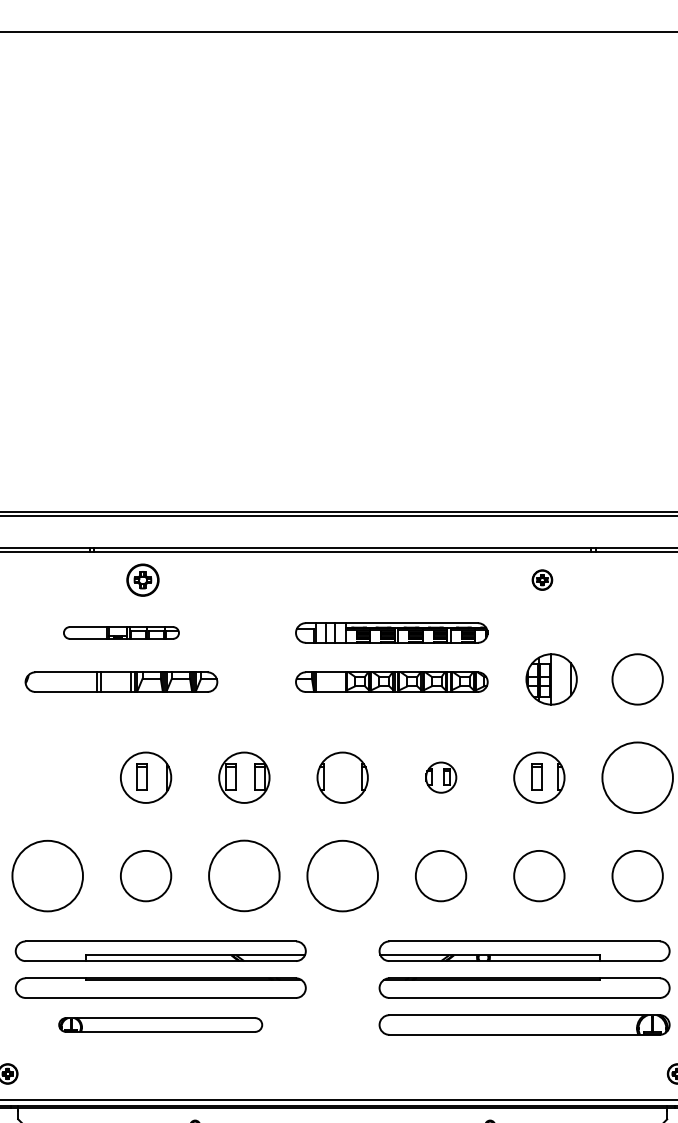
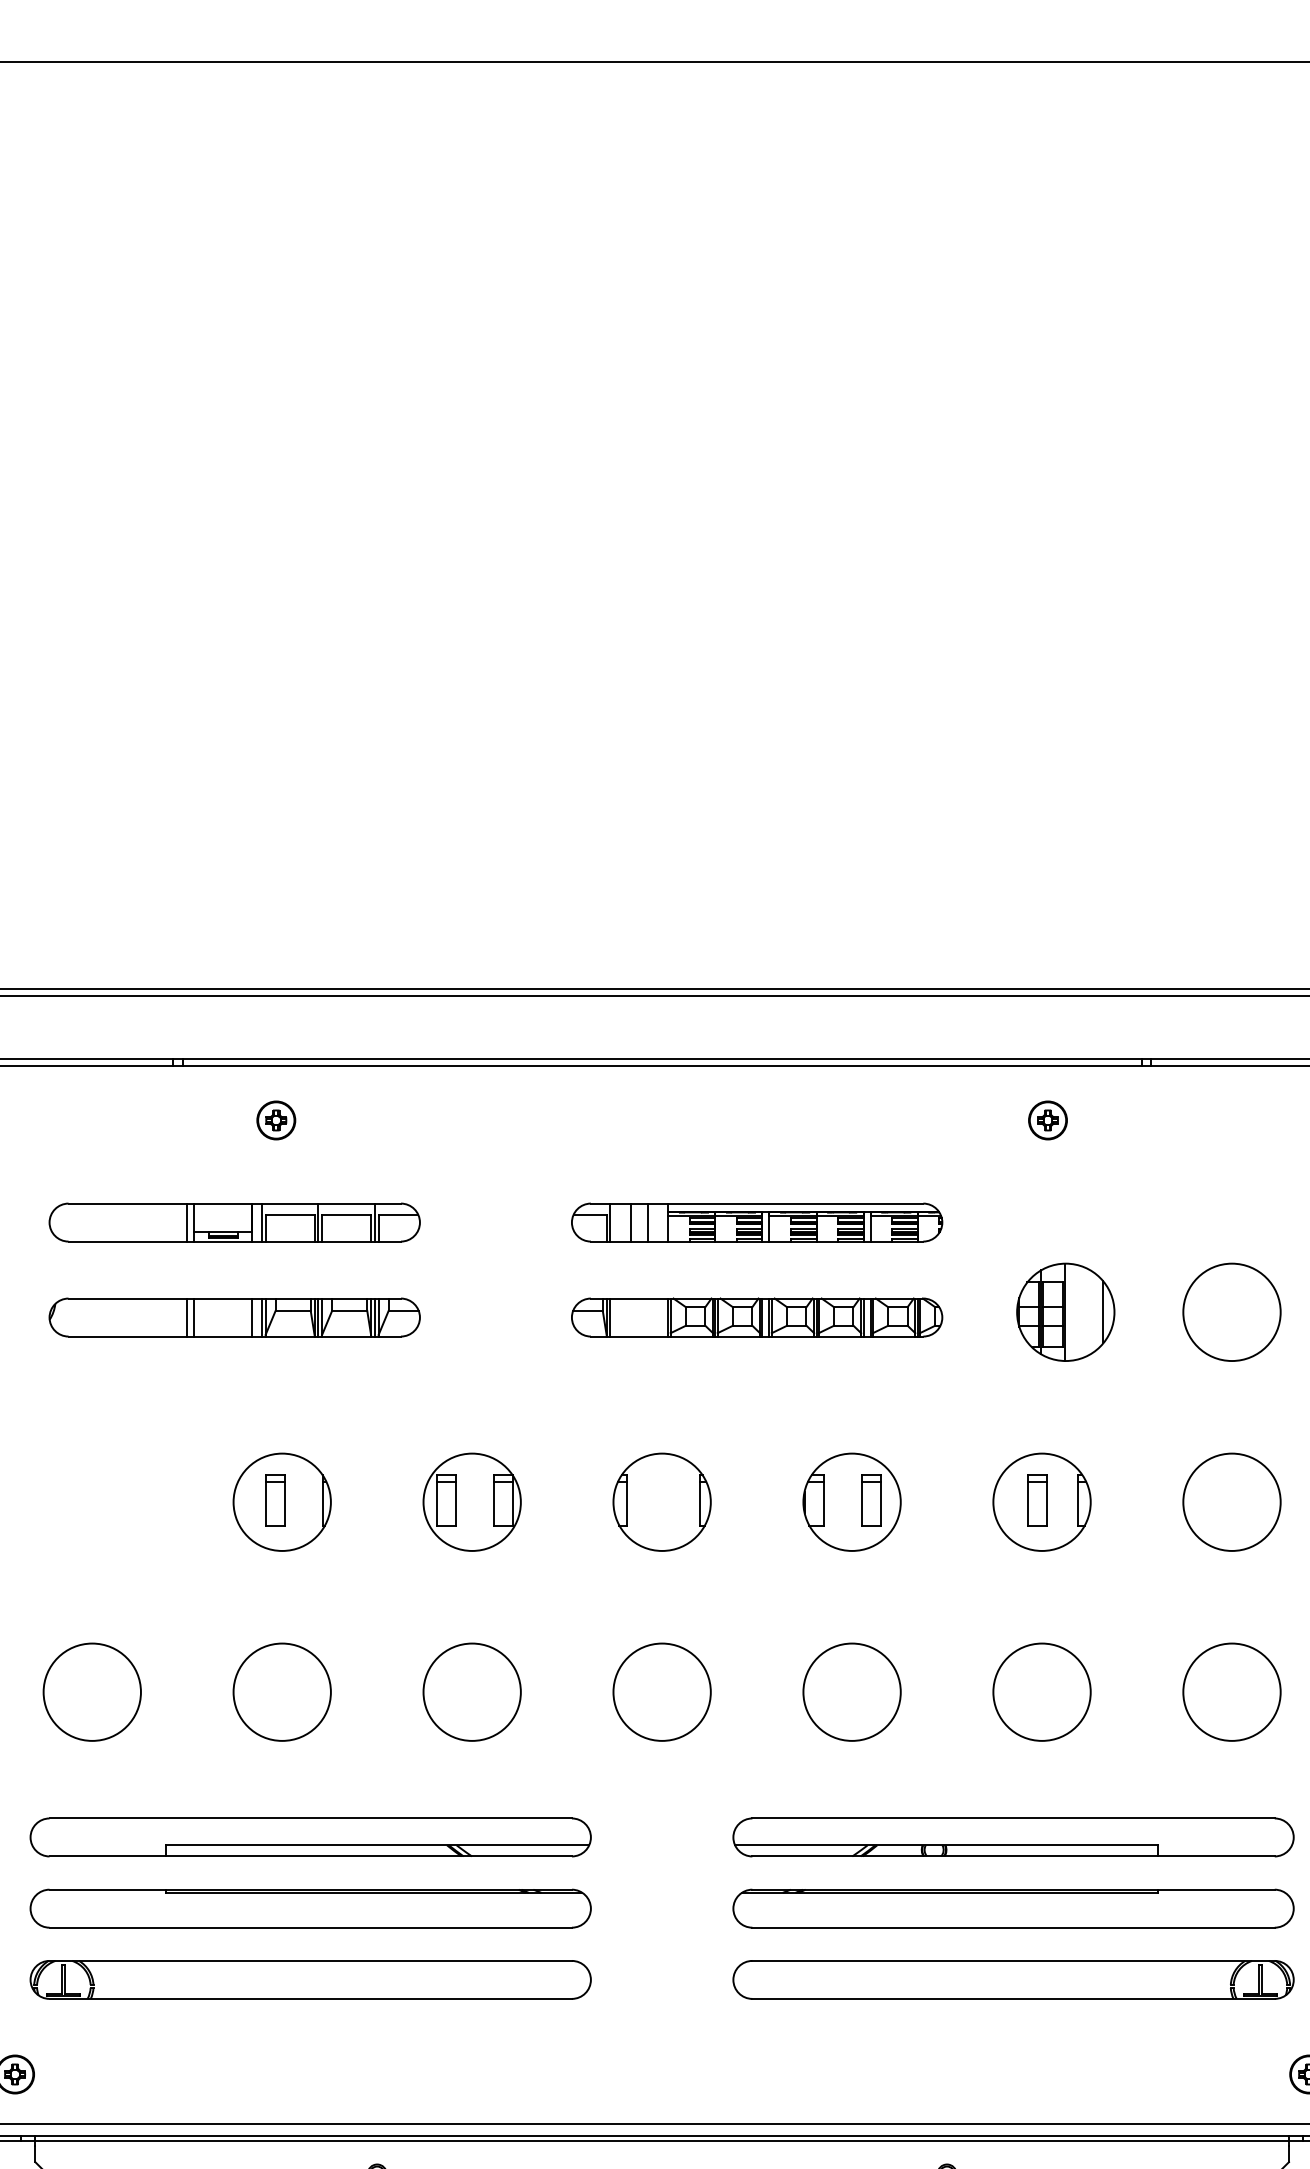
part: (142, 579) -> (275, 1119), size x0.62
part: (121, 632) -> (234, 1221), size x1.67
part: (441, 777) -> (853, 1501), size x1.67
circle: (637, 777) -> (1231, 1501), size x0.71
circle: (47, 875) -> (91, 1691), size x0.71
circle: (342, 875) -> (661, 1691), size x0.71
circle: (244, 876) -> (472, 1693), size x0.71
part: (160, 1024) -> (310, 1978), size x1.43

